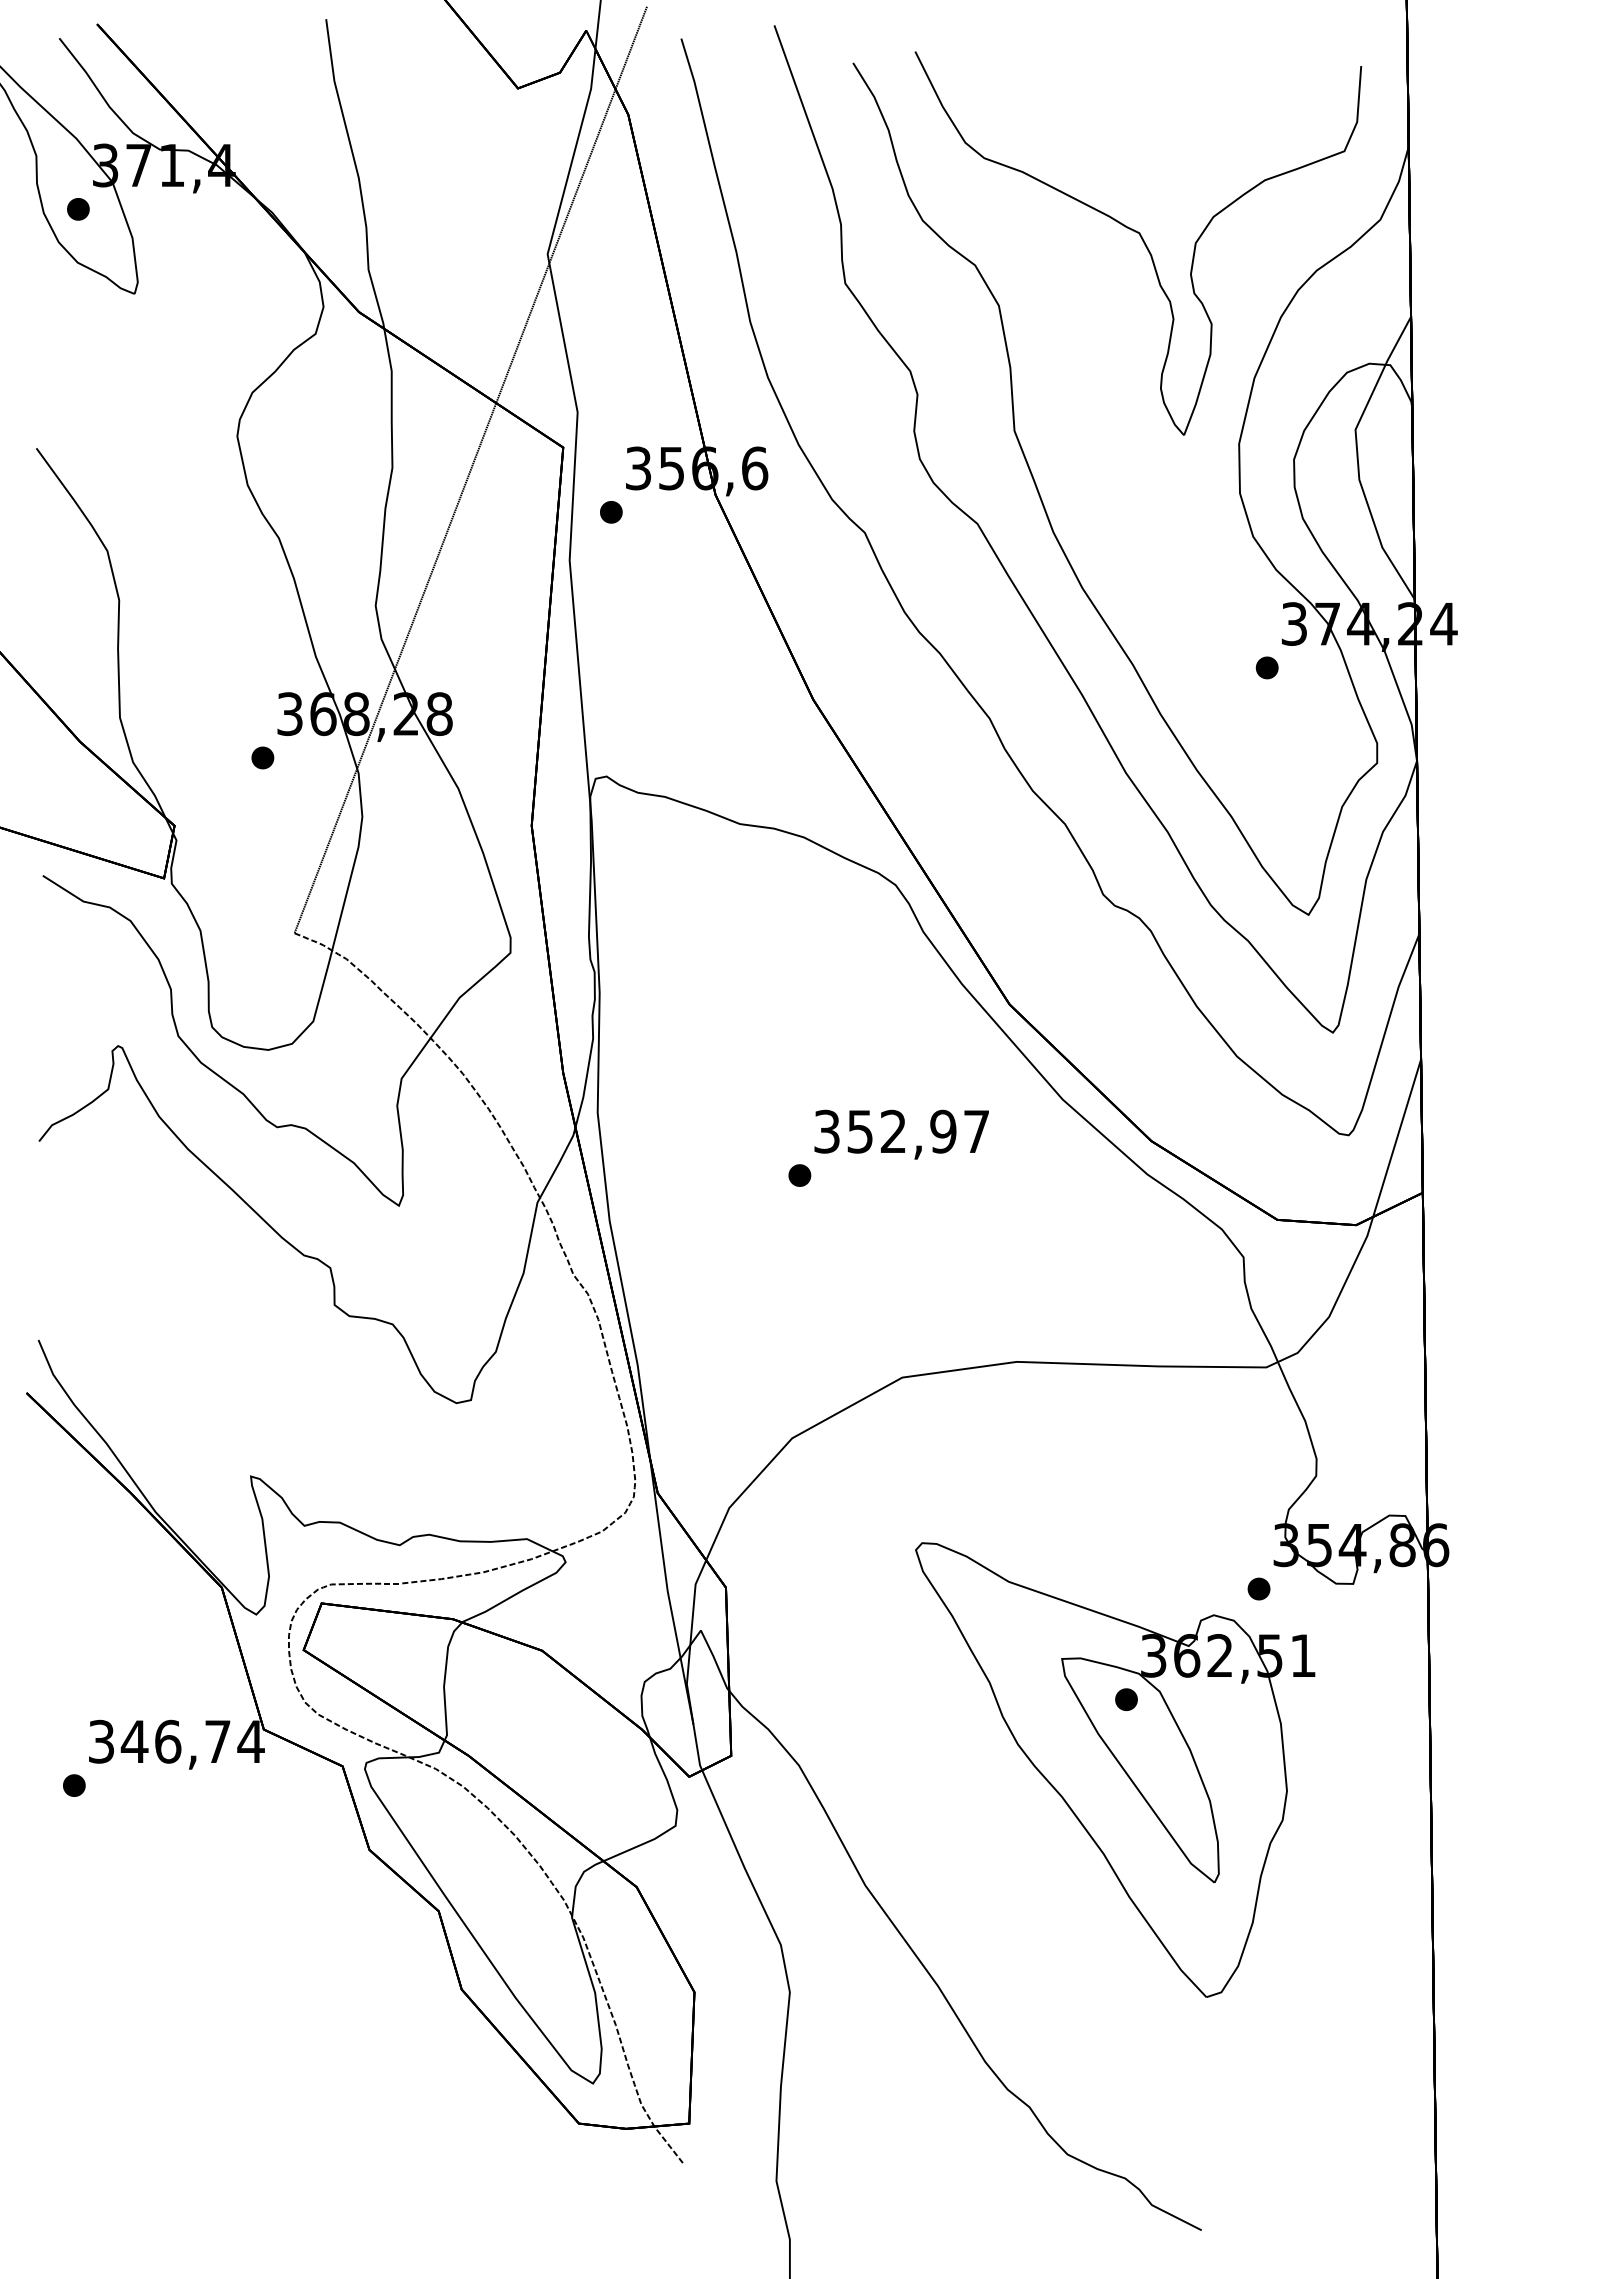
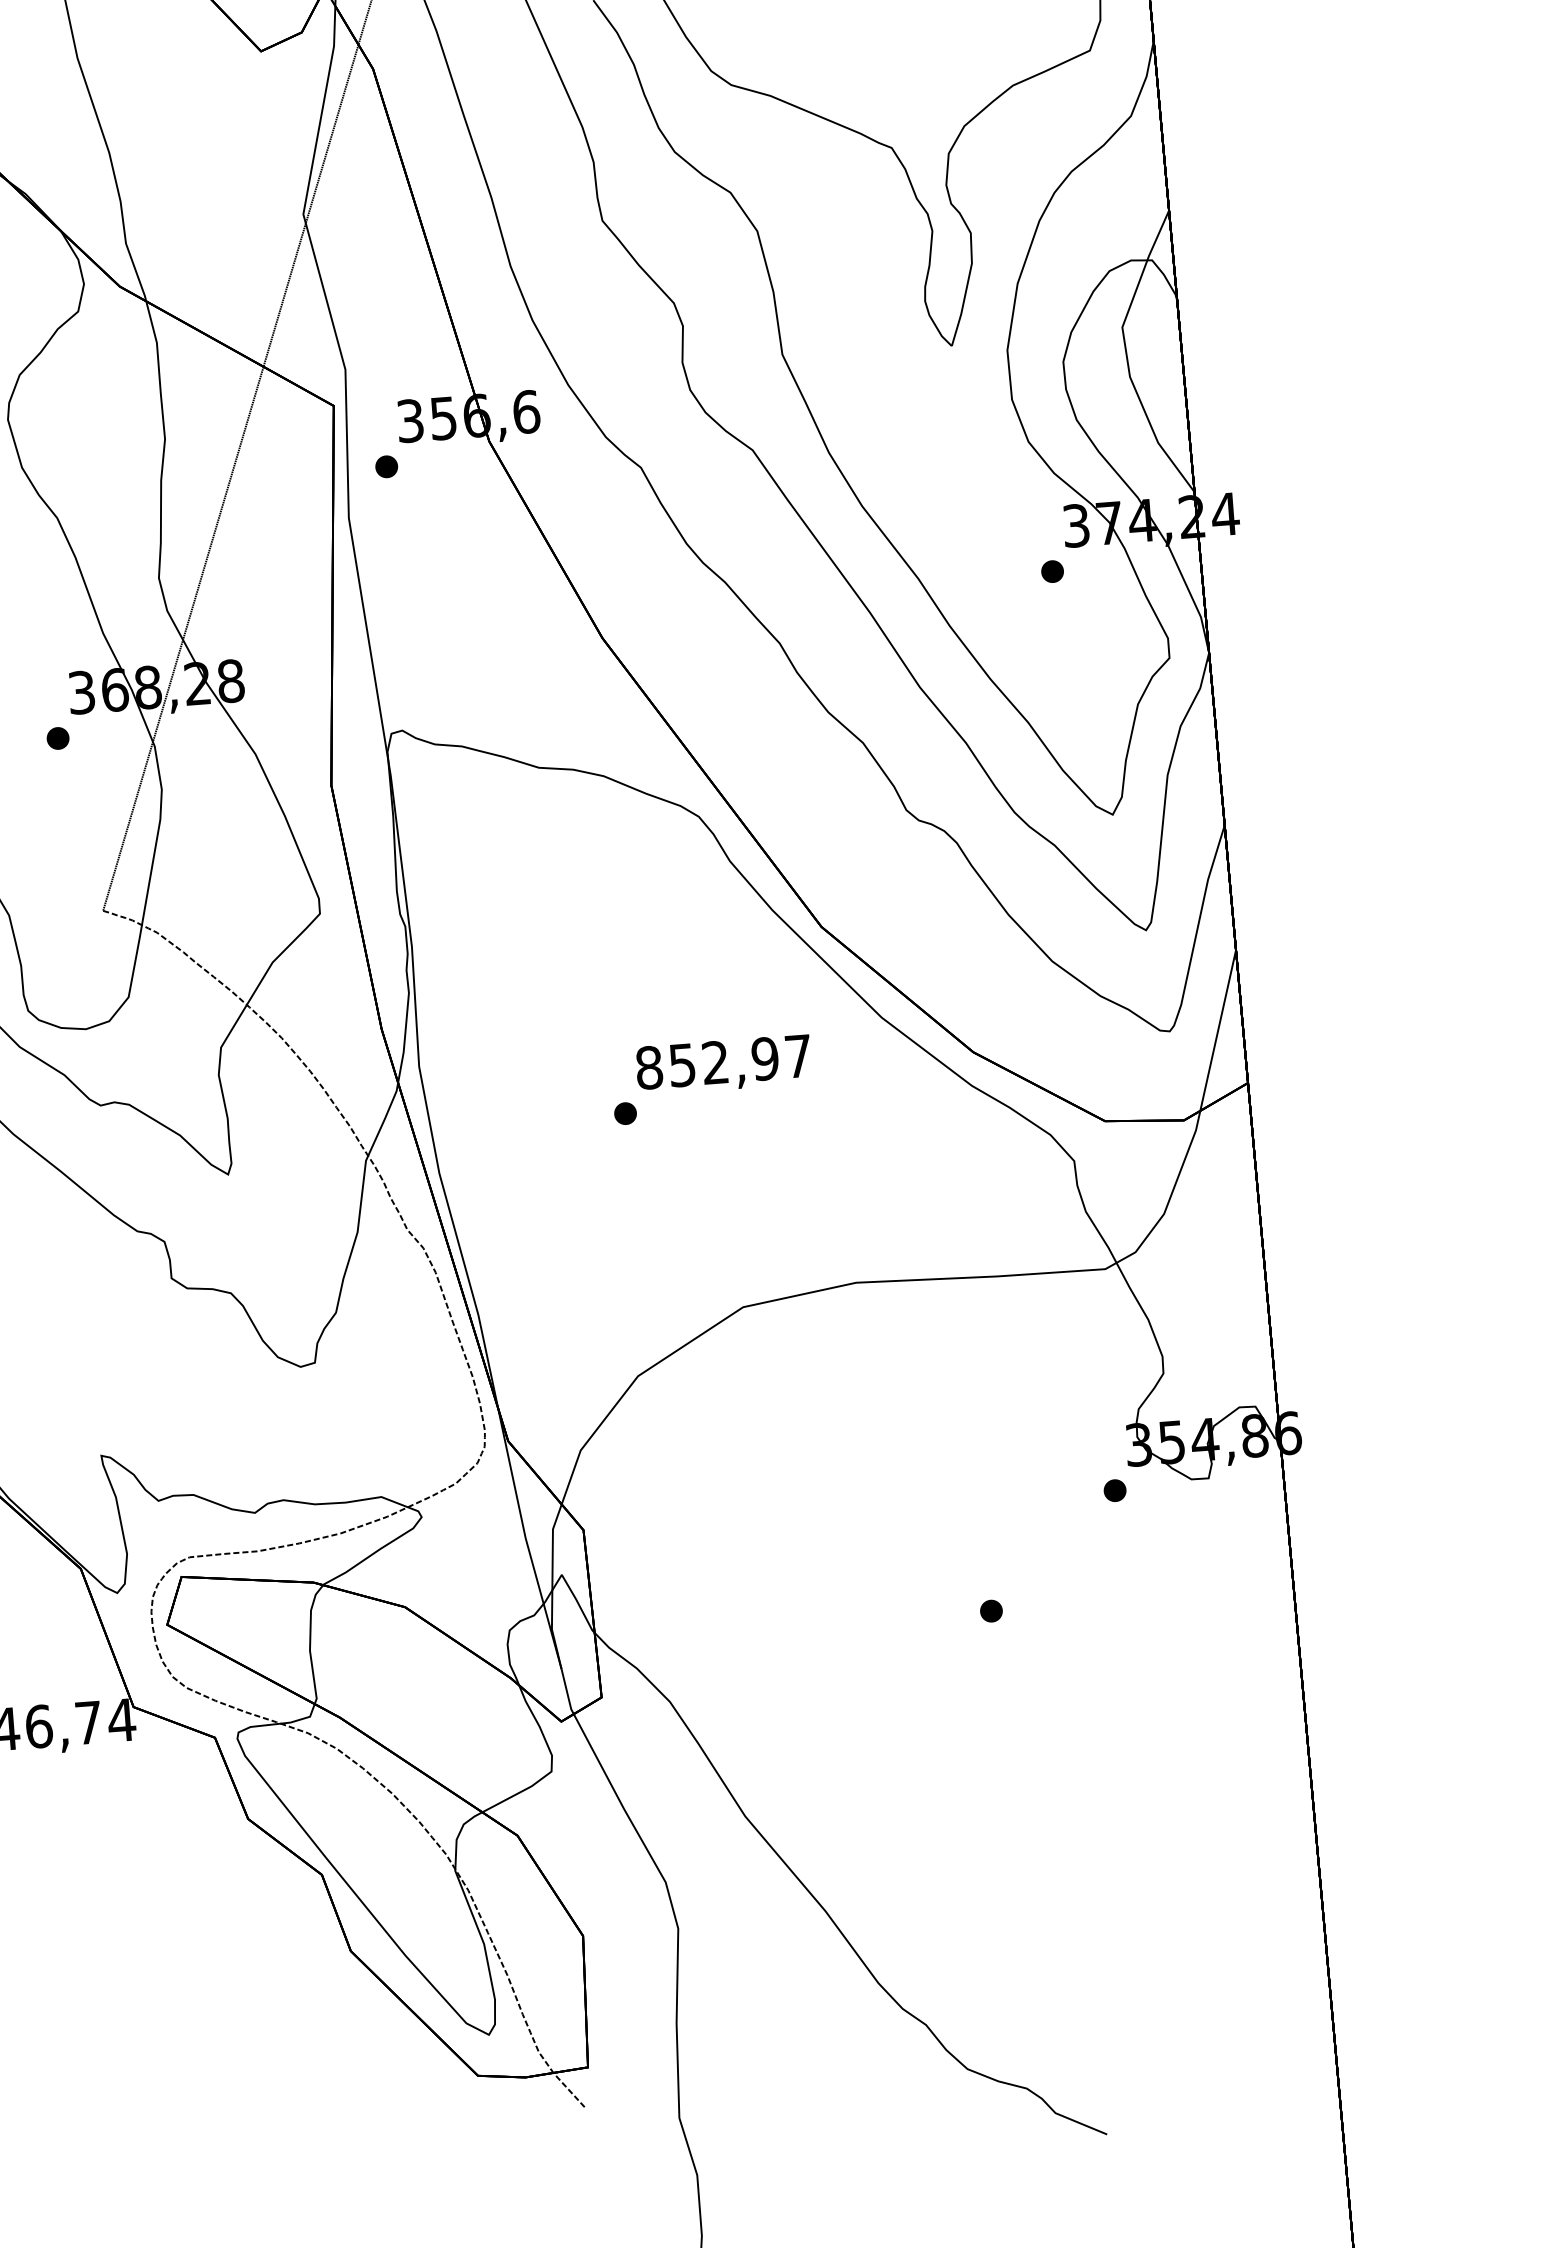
text: (827, 1131) -> (649, 1067), 352,97 -> 852,97
part: (1115, 1769) -> (985, 1681), removed

